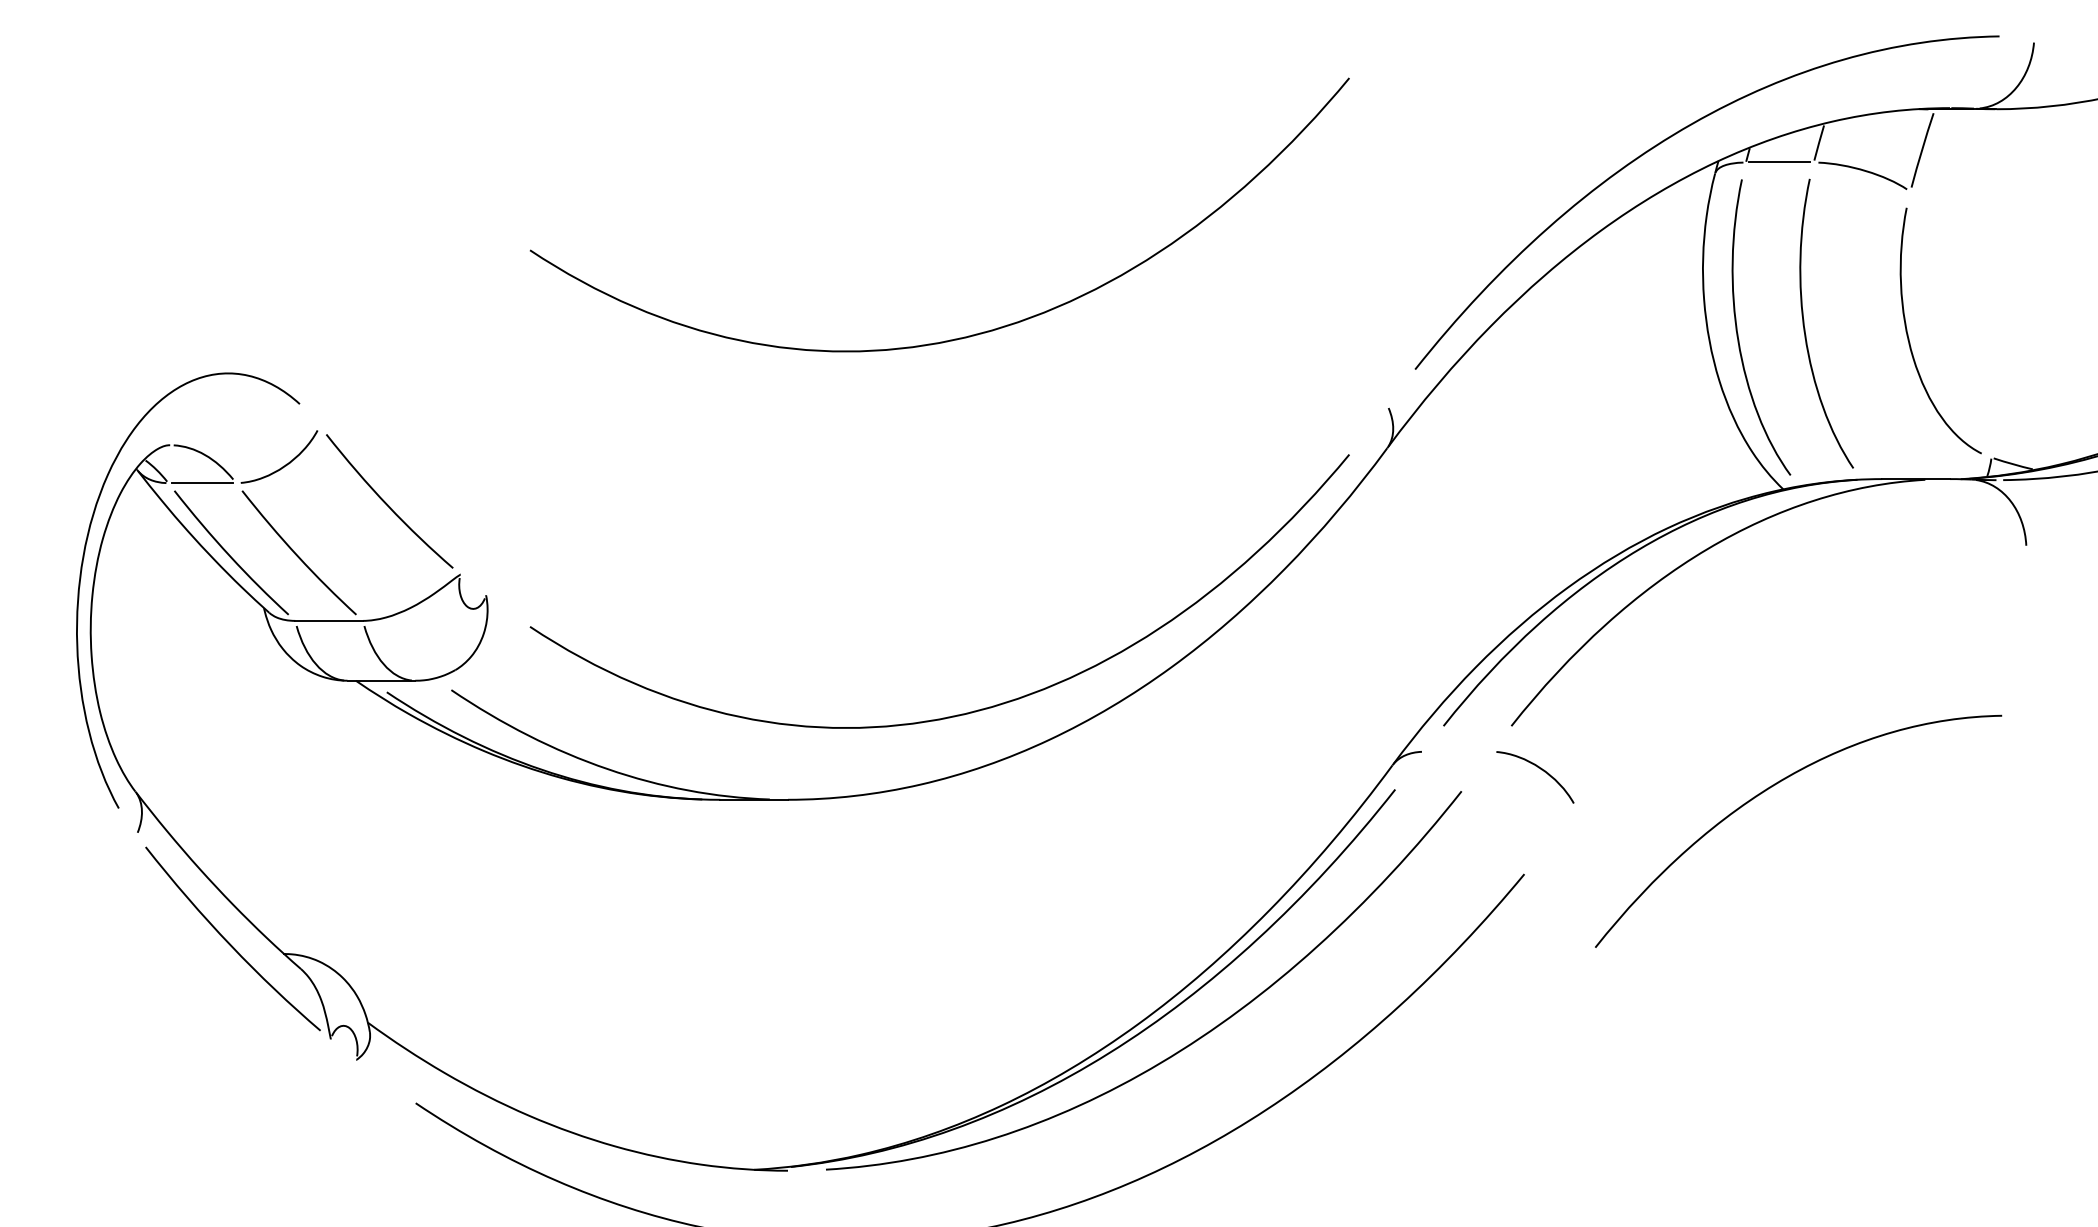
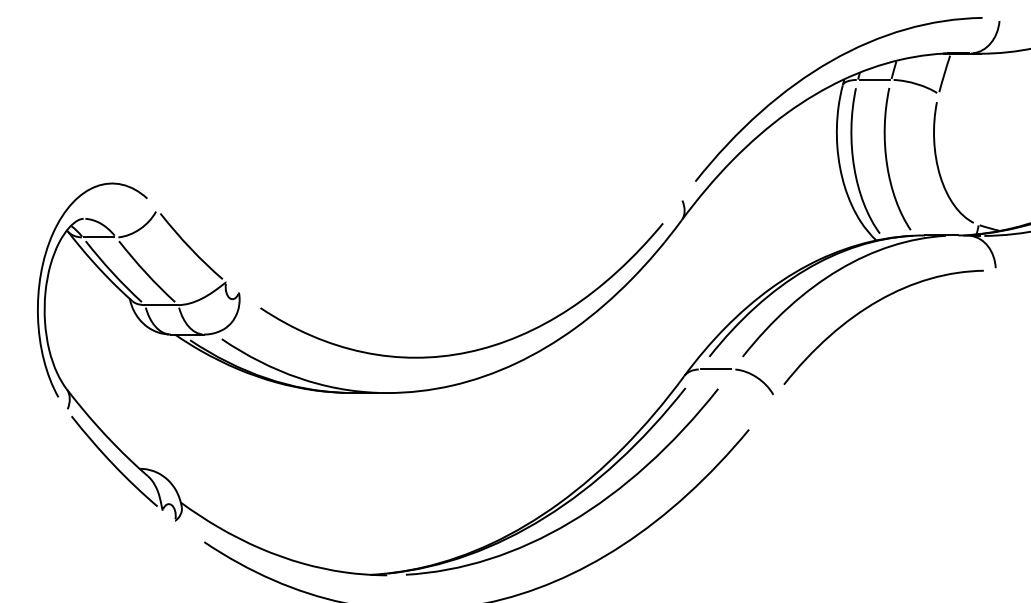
curve: (973, 332) -> (478, 163), removed
line: (1458, 751) -> (716, 369), added
curve: (1773, 788) -> (871, 306), moved

